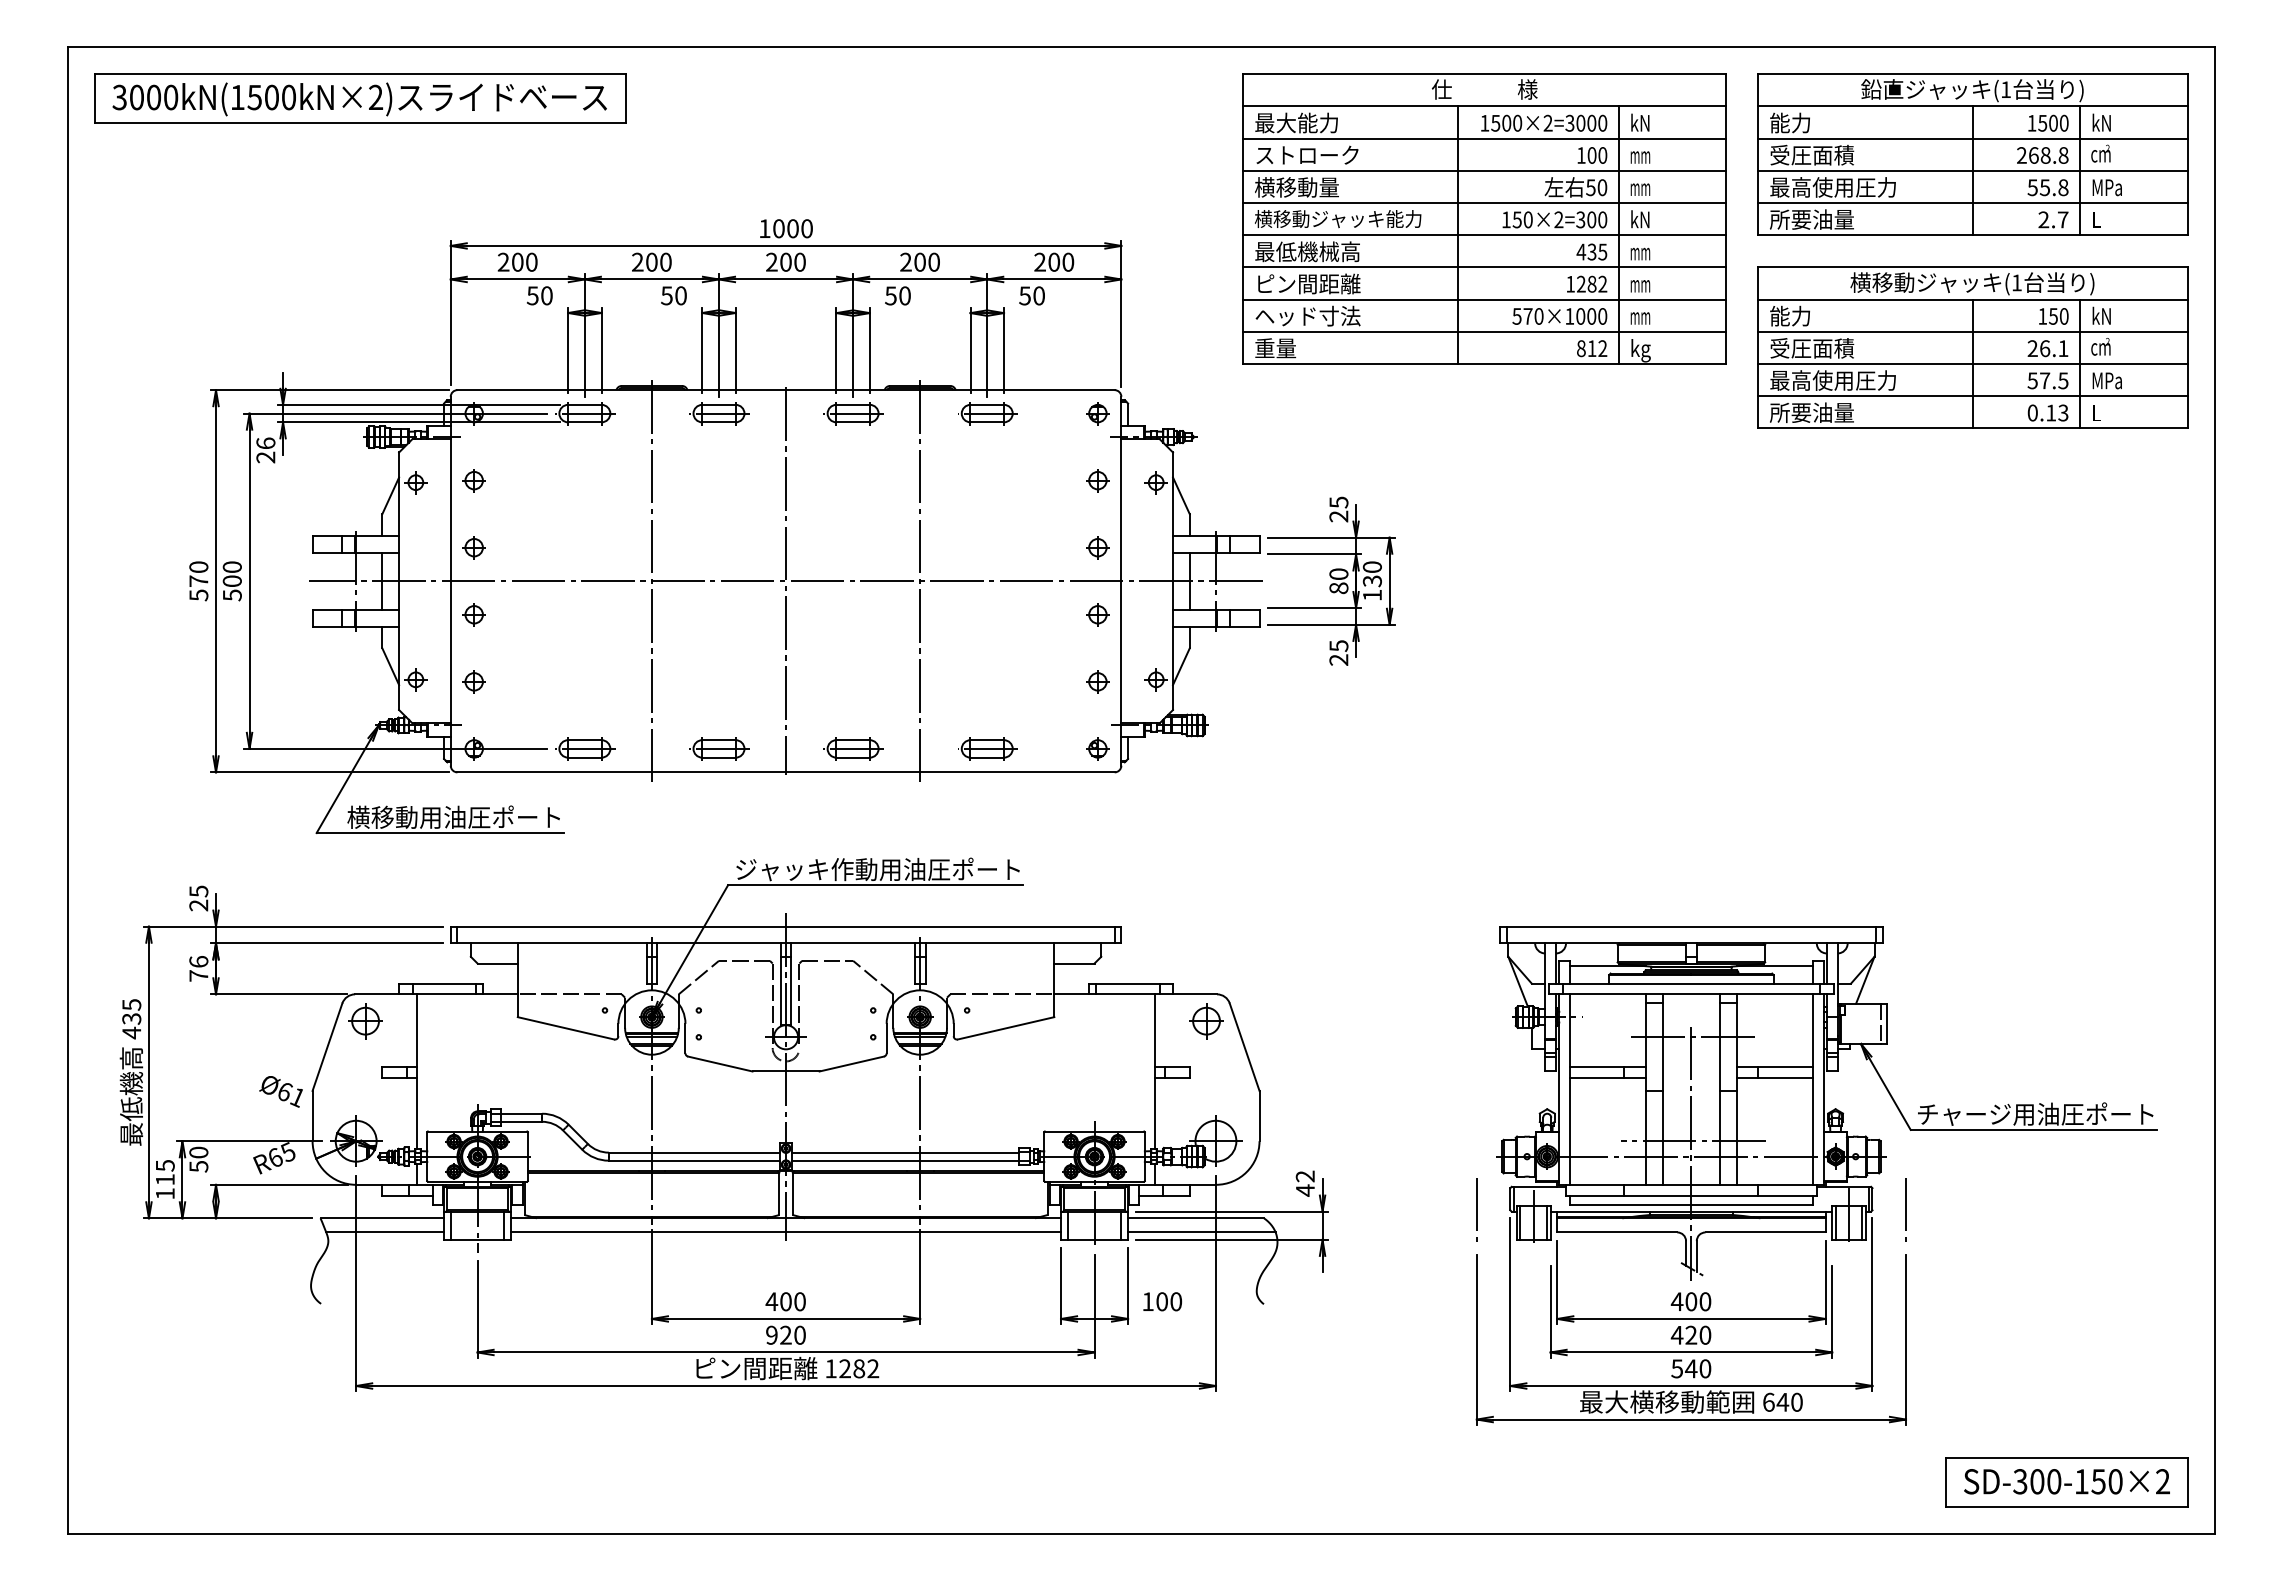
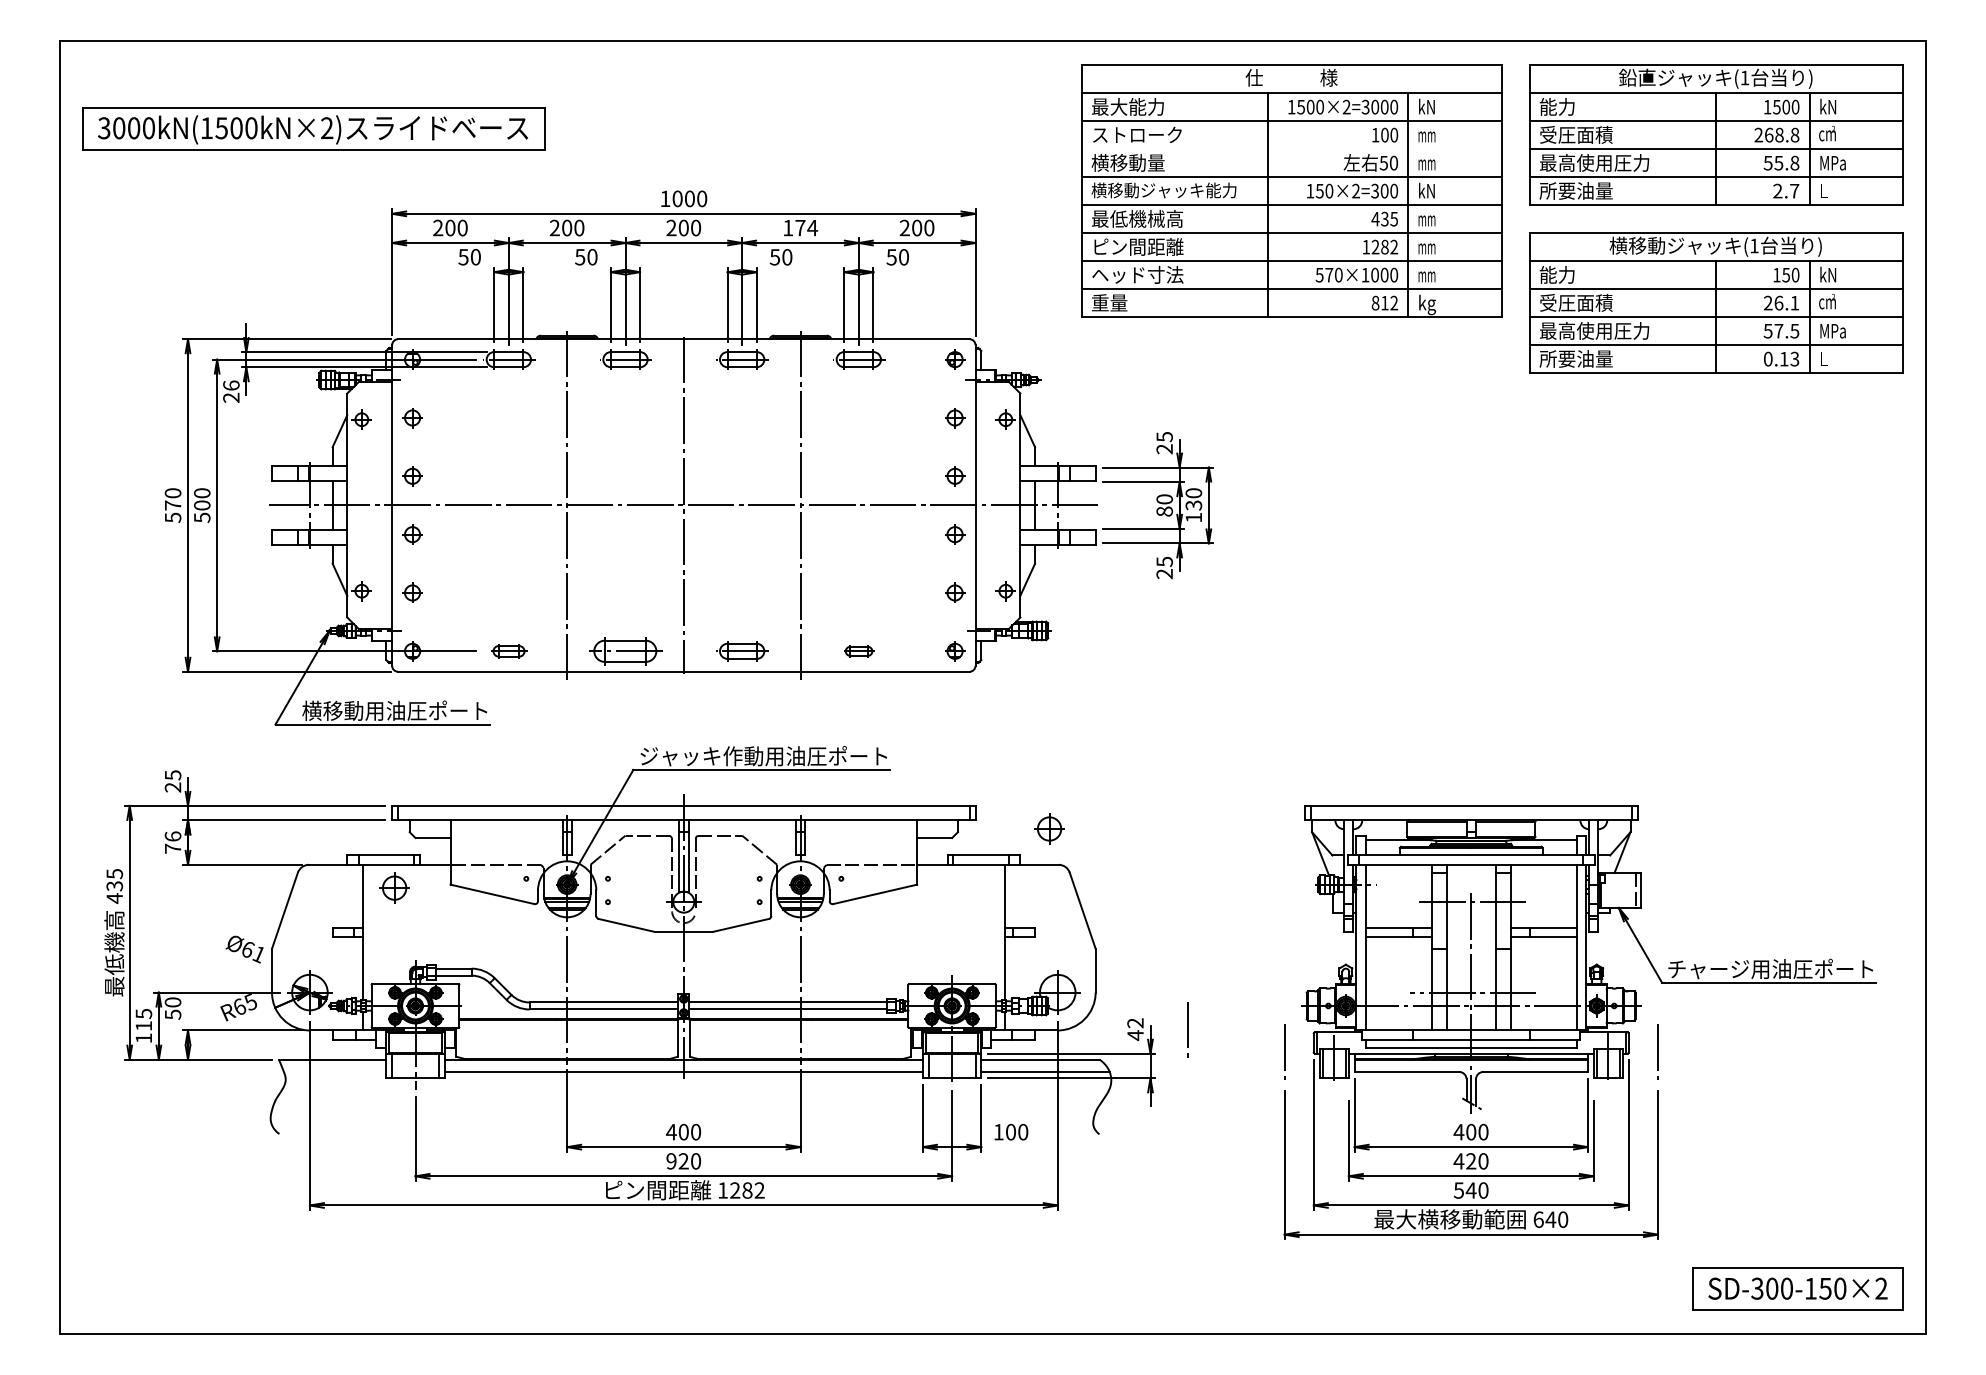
part: (360, 98) -> (313, 129), moved
line: (1484, 170) -> (1291, 148), removed
text: (920, 261) -> (800, 227), 200 -> 174
part: (585, 748) -> (509, 650), size x0.7
part: (719, 748) -> (625, 650), size x1.4
part: (987, 748) -> (859, 650), size x0.6
part: (365, 1021) -> (394, 888), moved
part: (1206, 1021) -> (1049, 829), moved
line: (1365, 1183) -> (1187, 1029), added
line: (385, 1232) -> (335, 1071), removed

